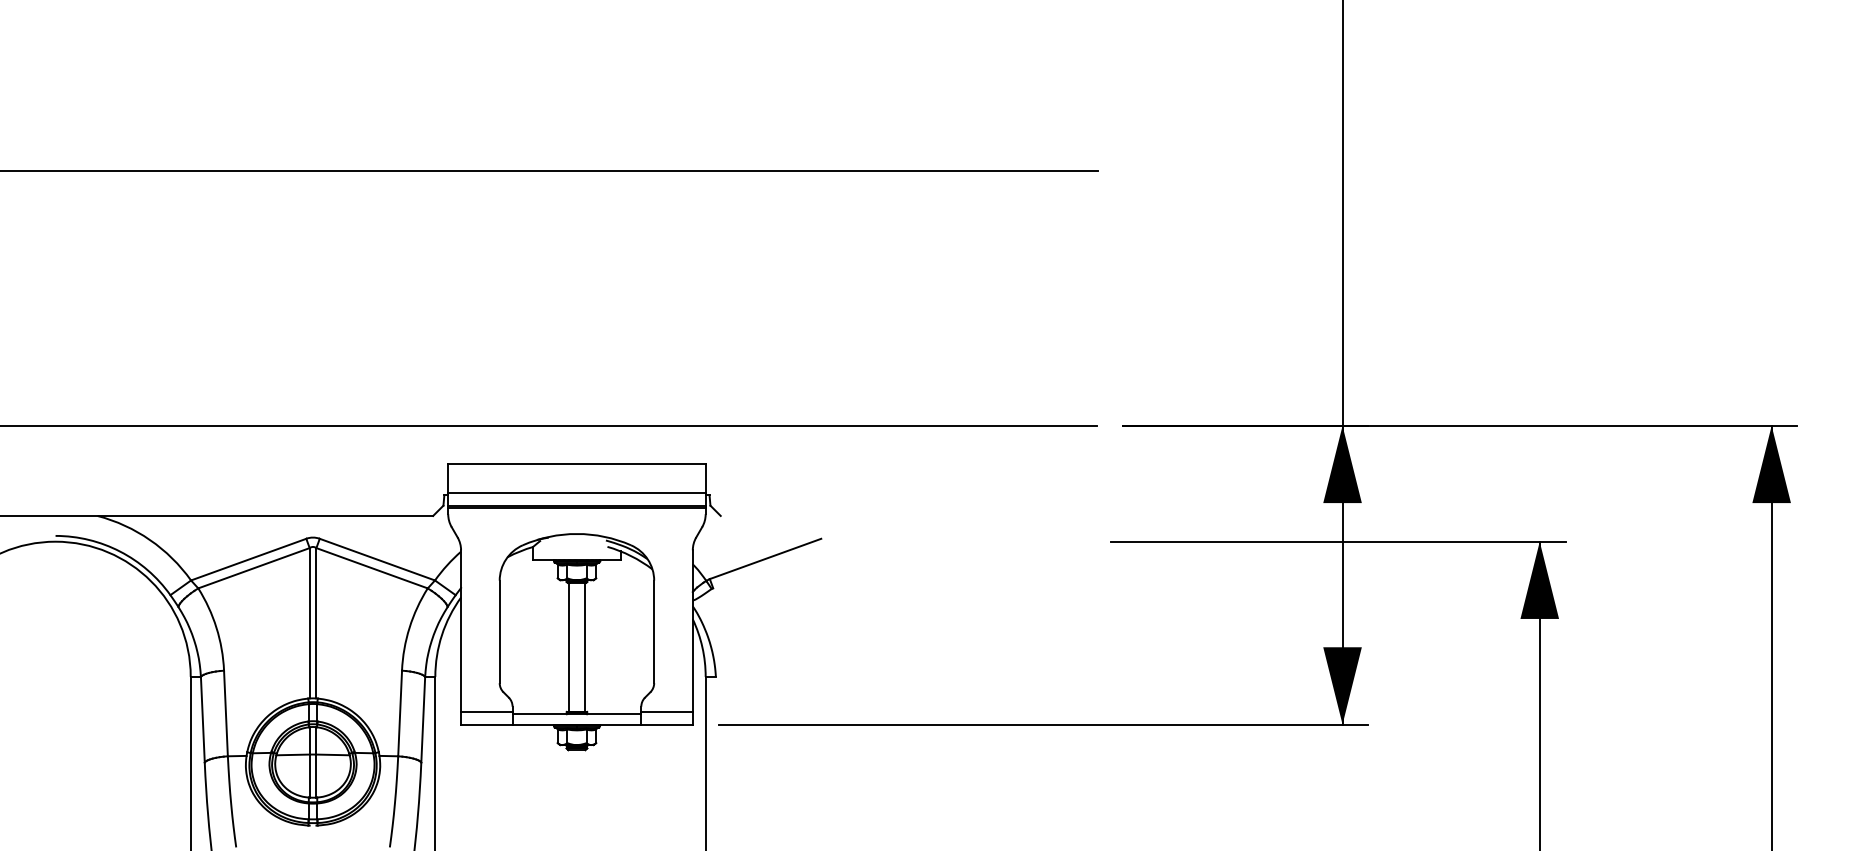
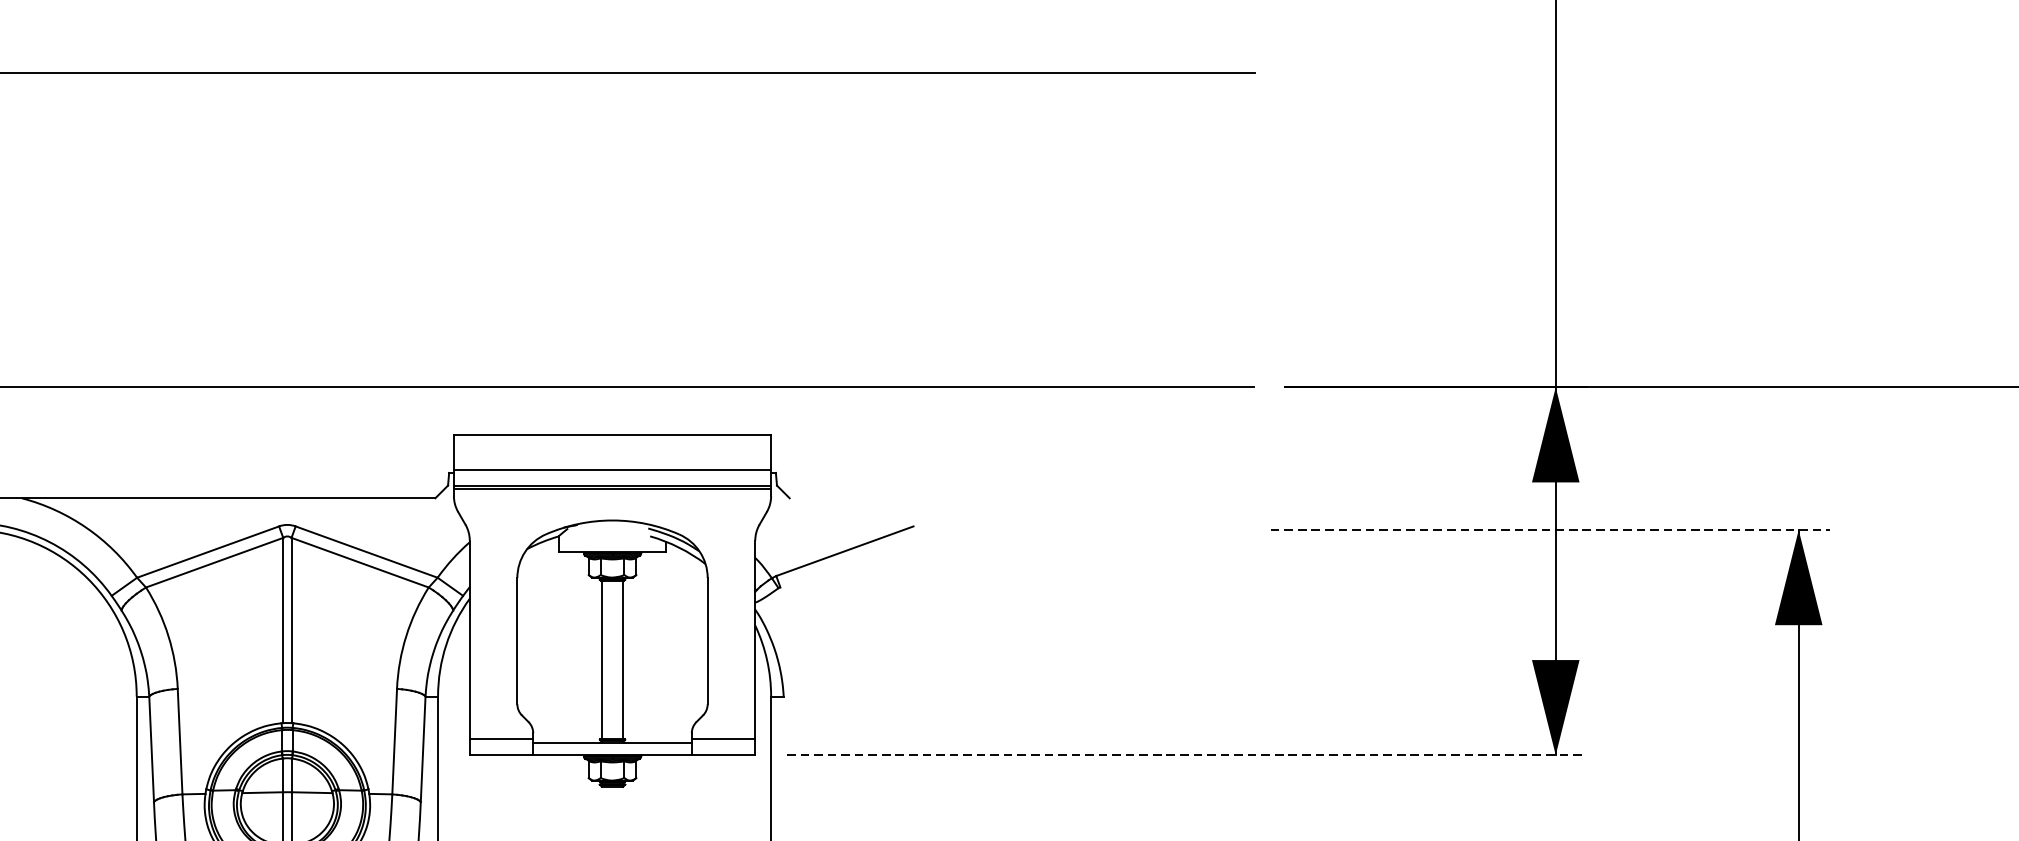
line: (1338, 541) -> (1550, 529), solid -> dashed
line: (1043, 724) -> (1187, 755), solid -> dashed

